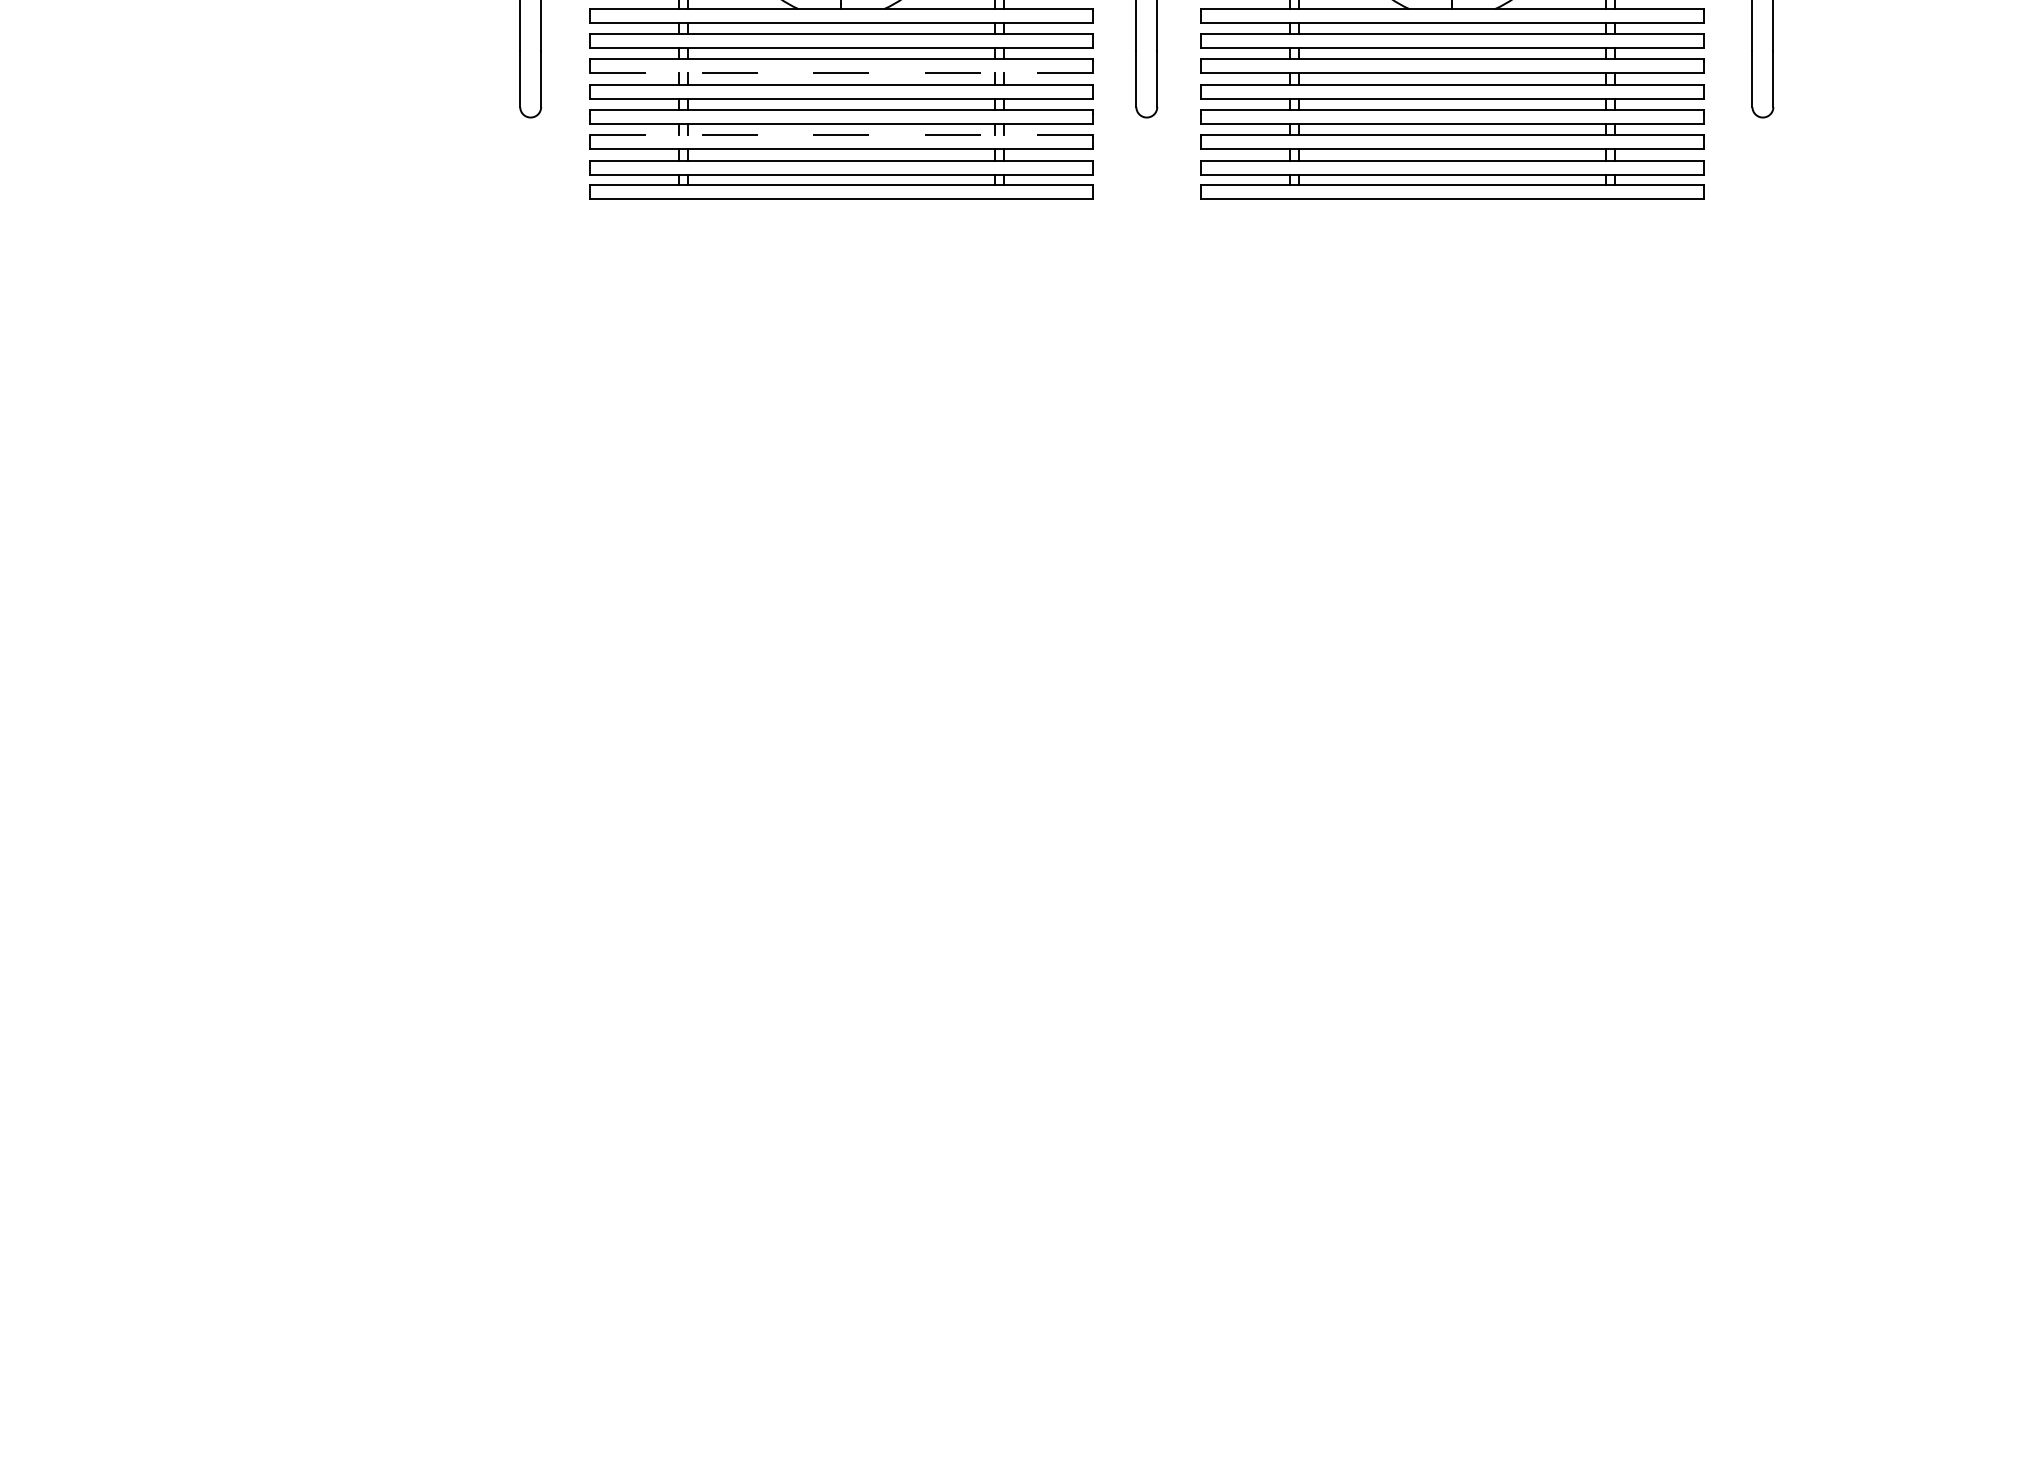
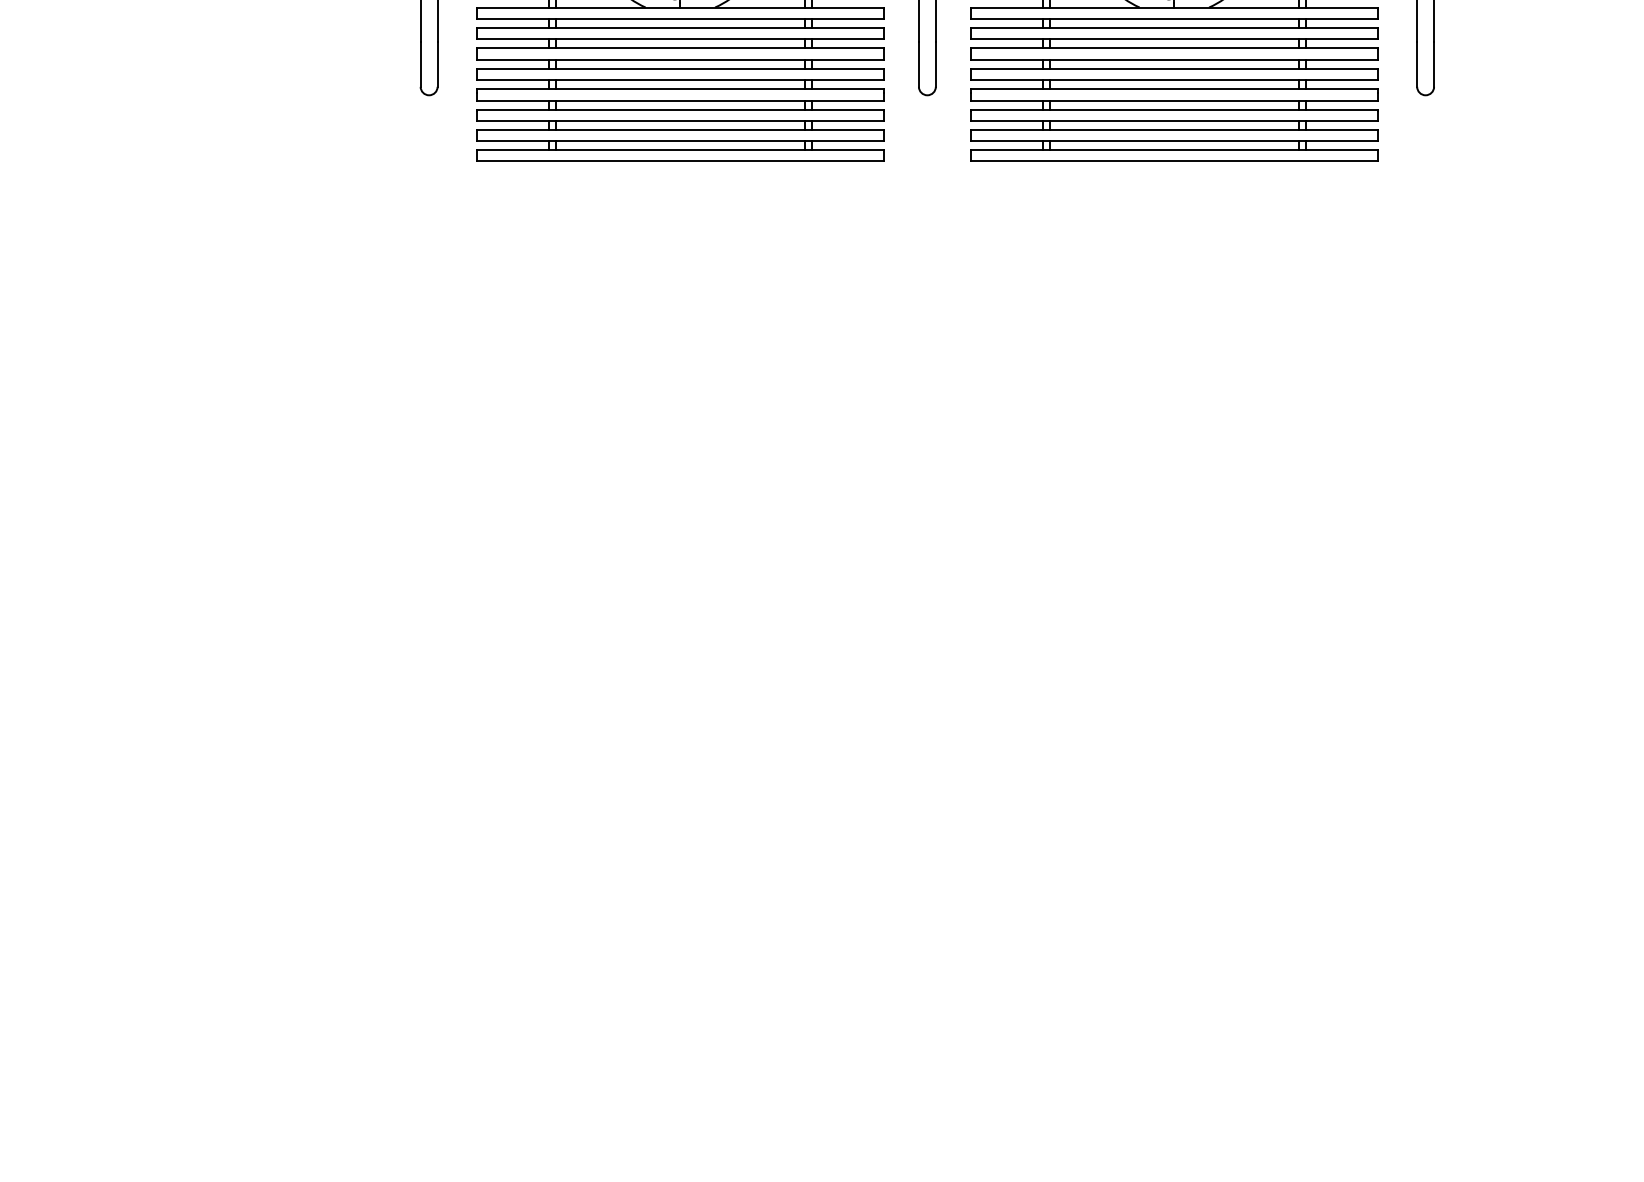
line: (841, 73) -> (680, 59), dashed -> solid
line: (840, 135) -> (679, 109), dashed -> solid

